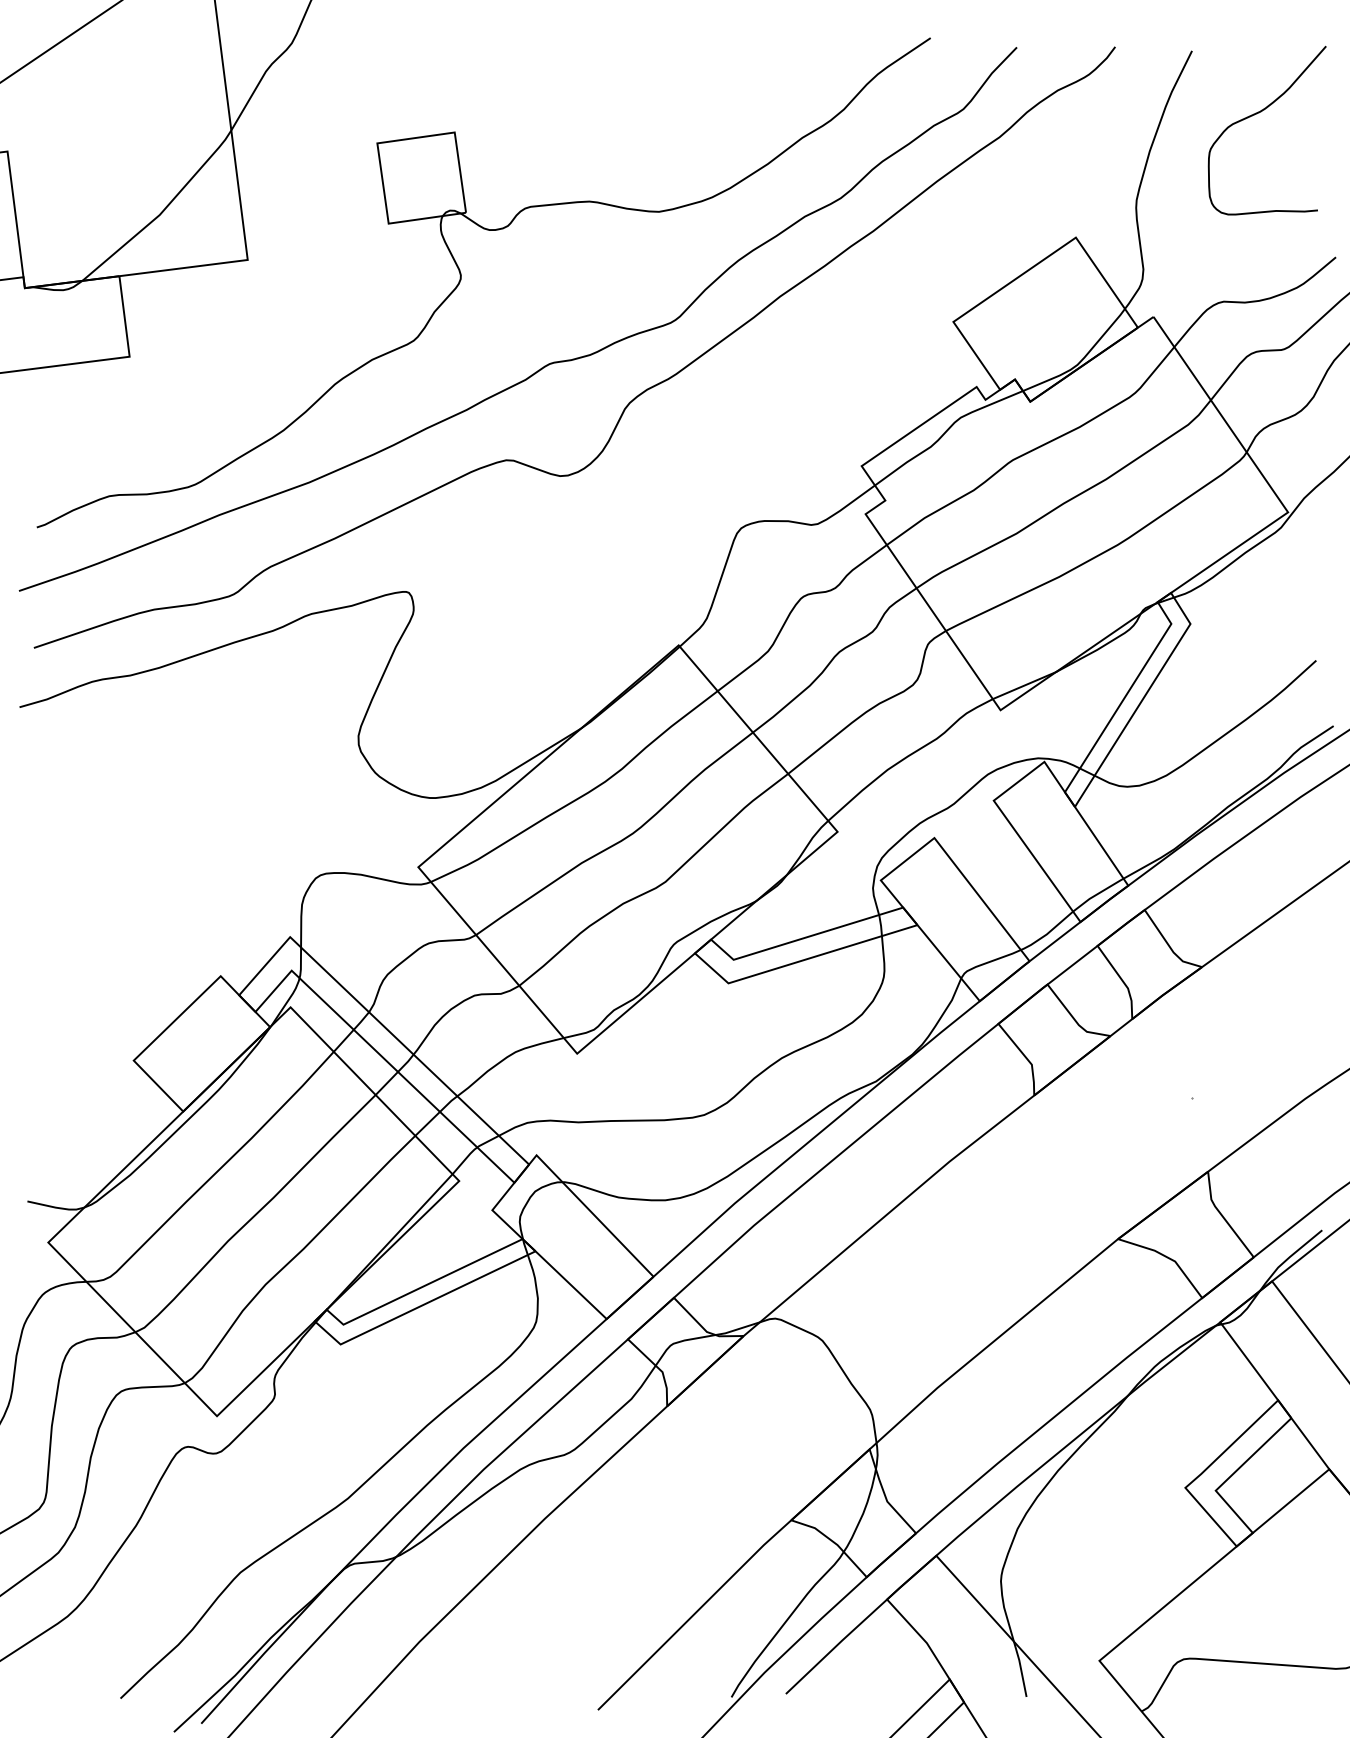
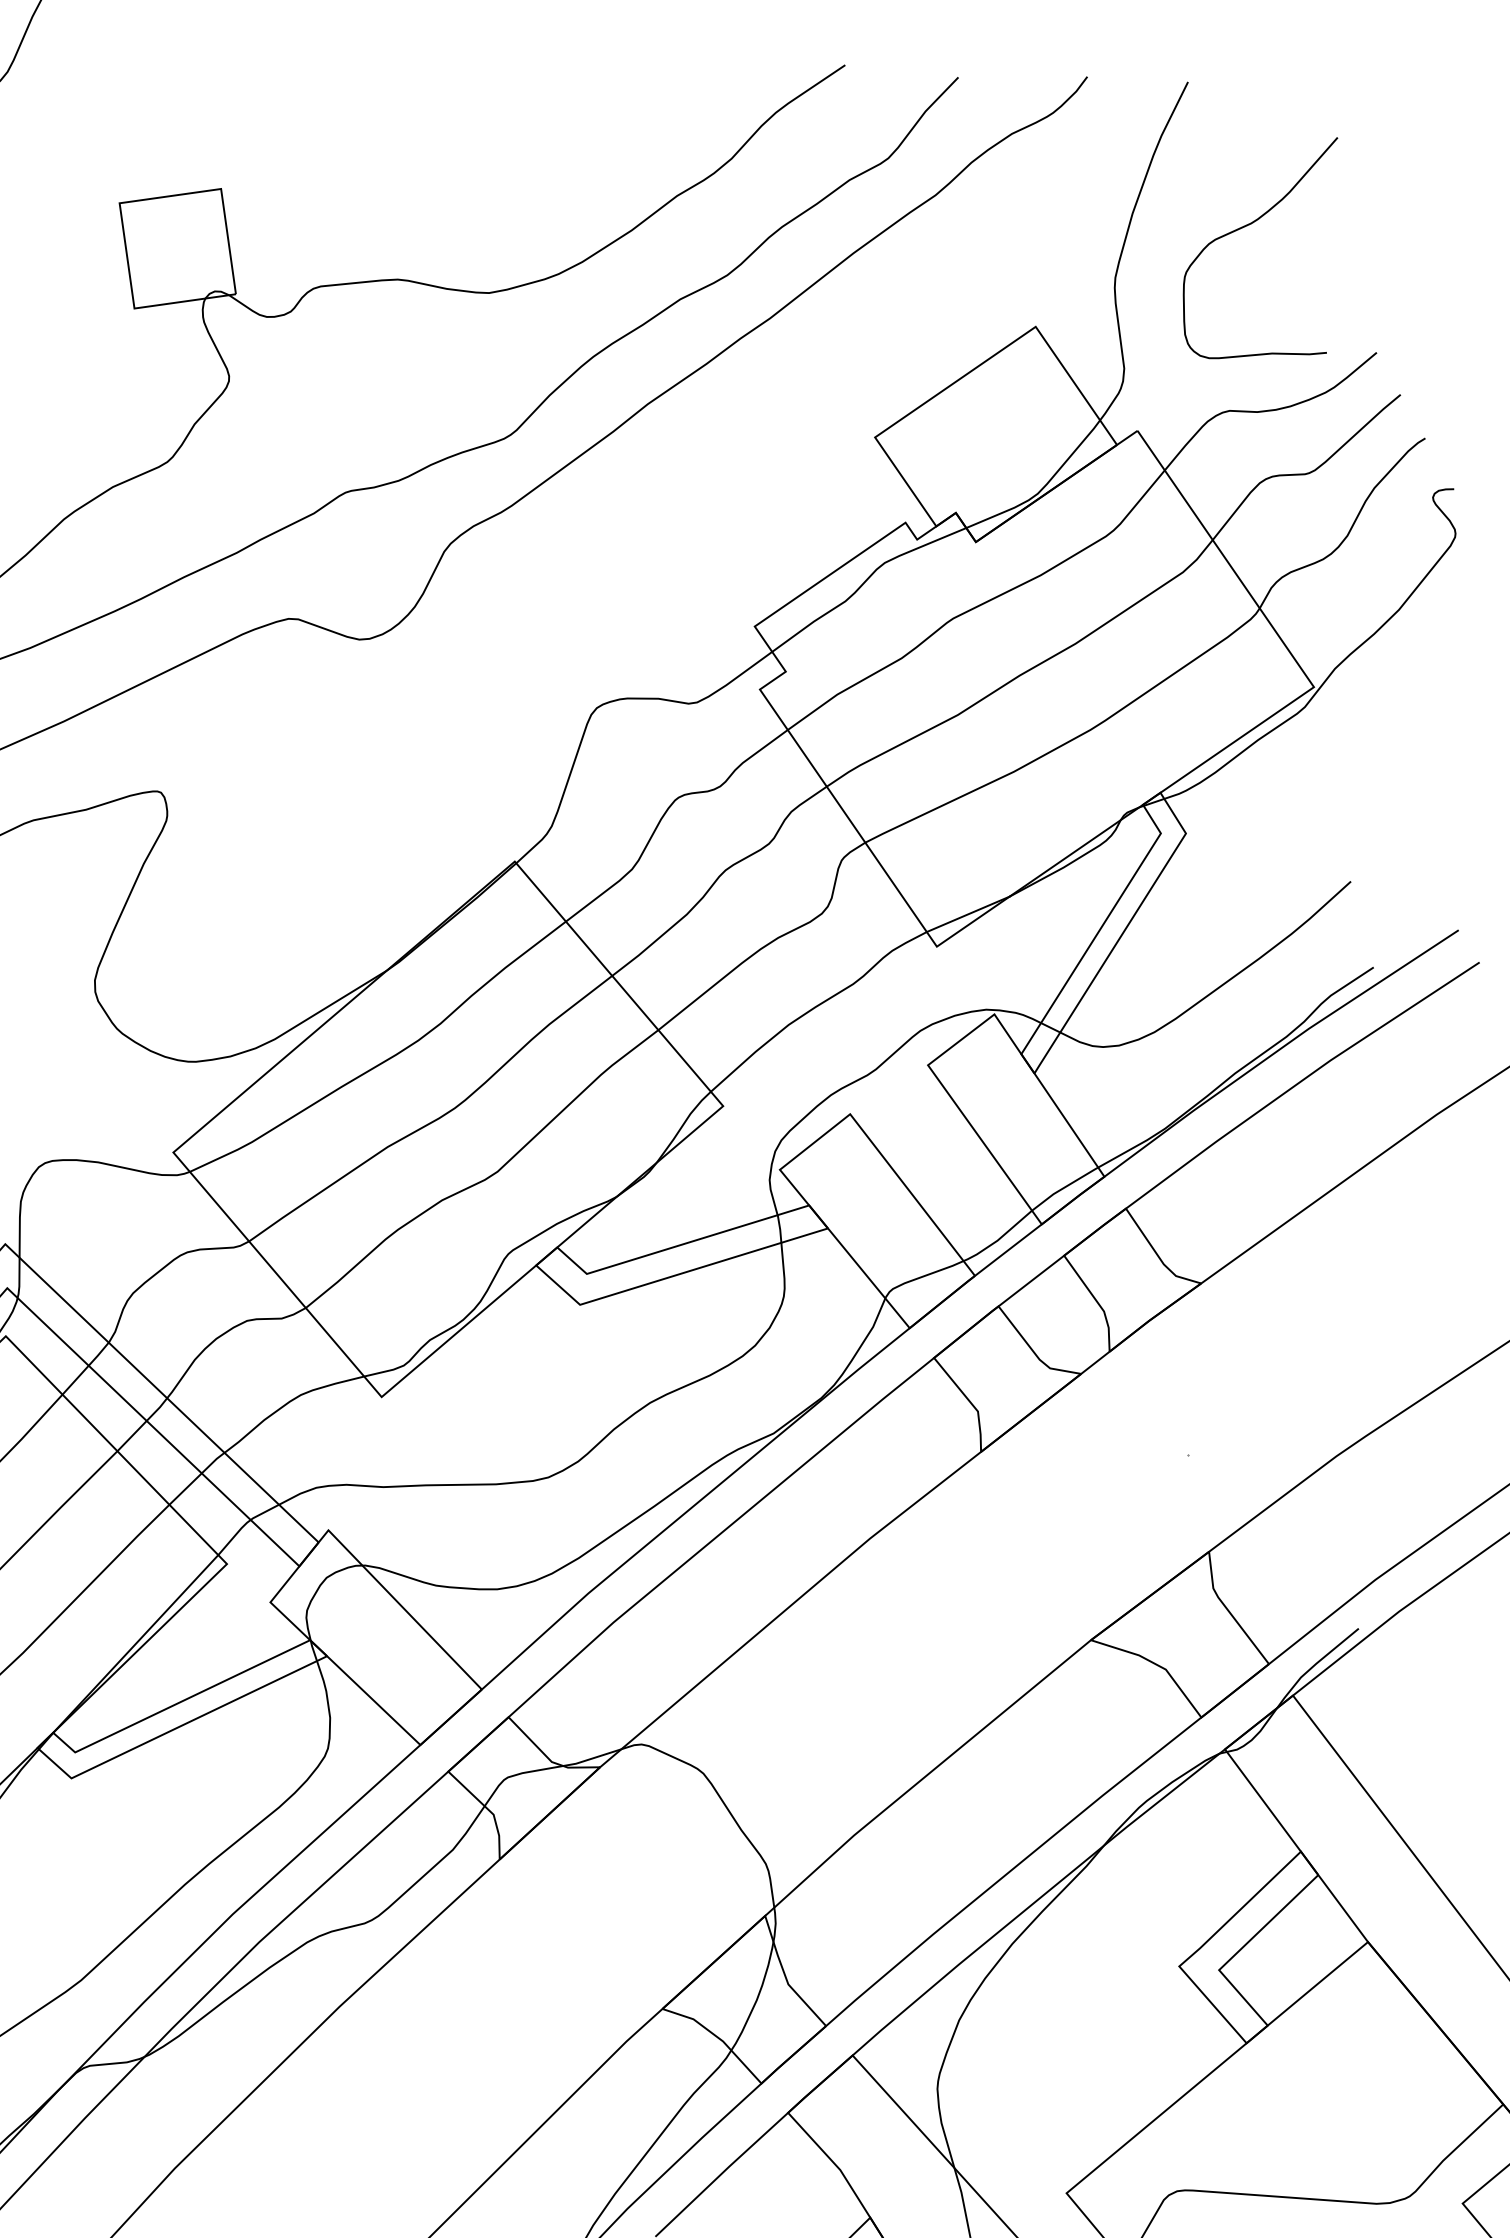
curve: (1259, 113) -> (1250, 225), moved

